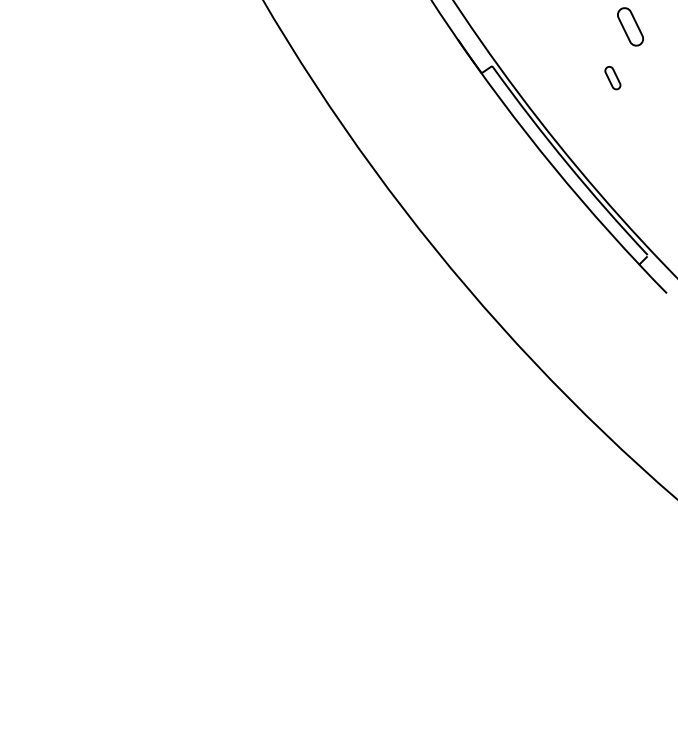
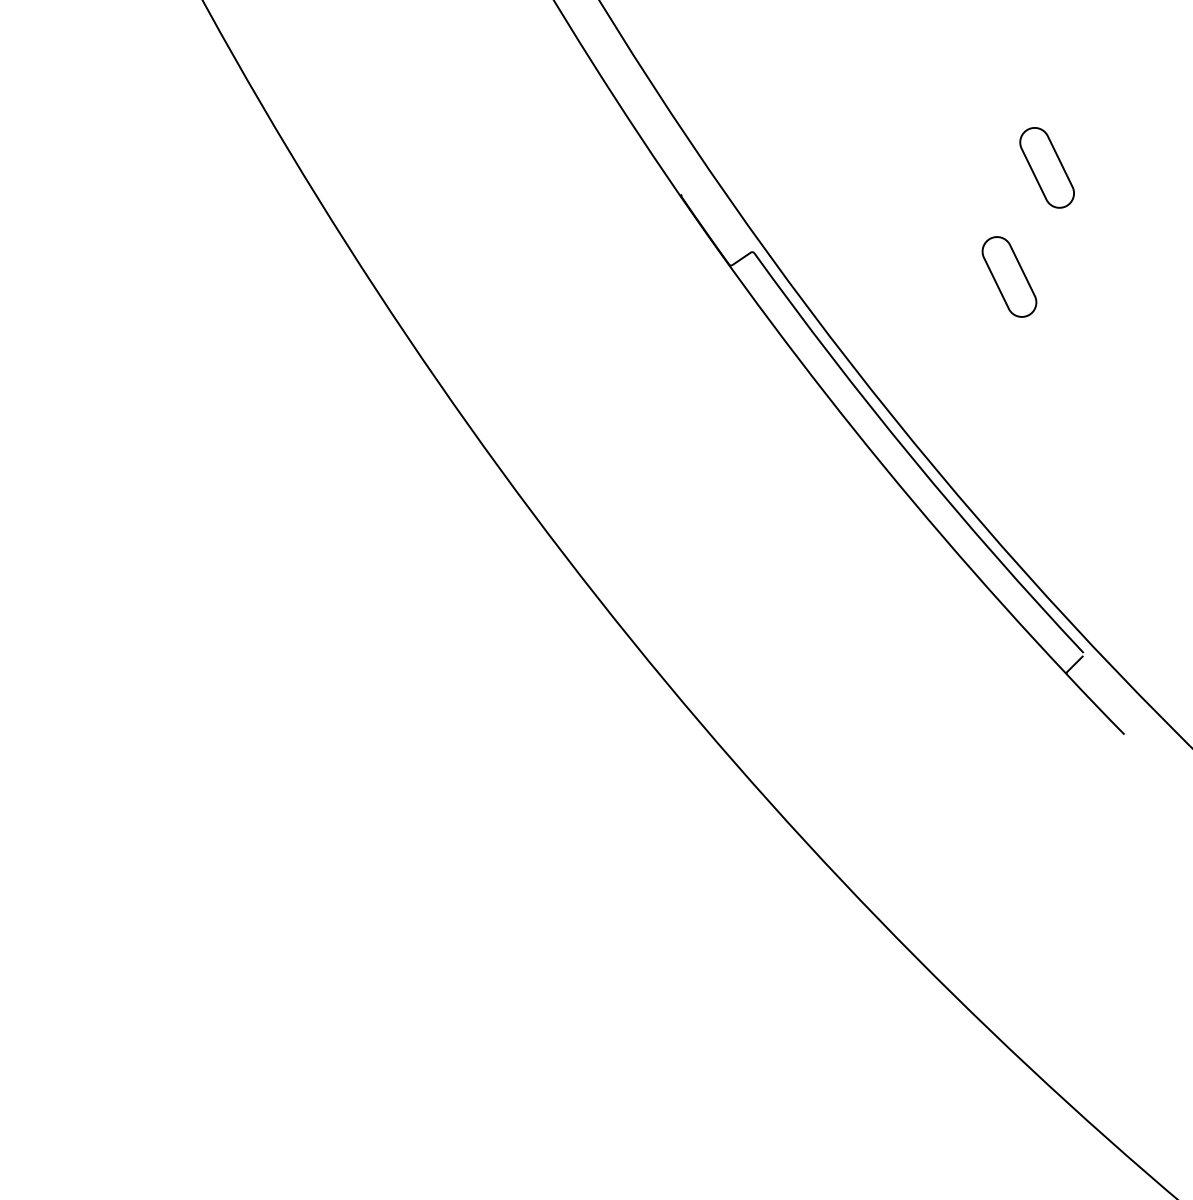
part: (612, 77) -> (1008, 275), size x1.67

